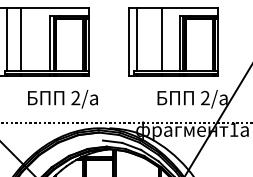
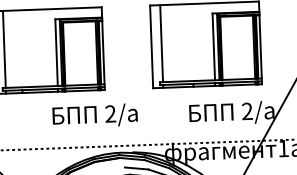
line: (20, 39) -> (20, 48), removed
line: (161, 39) -> (191, 42), removed
text: (62, 99) -> (94, 116), moved

